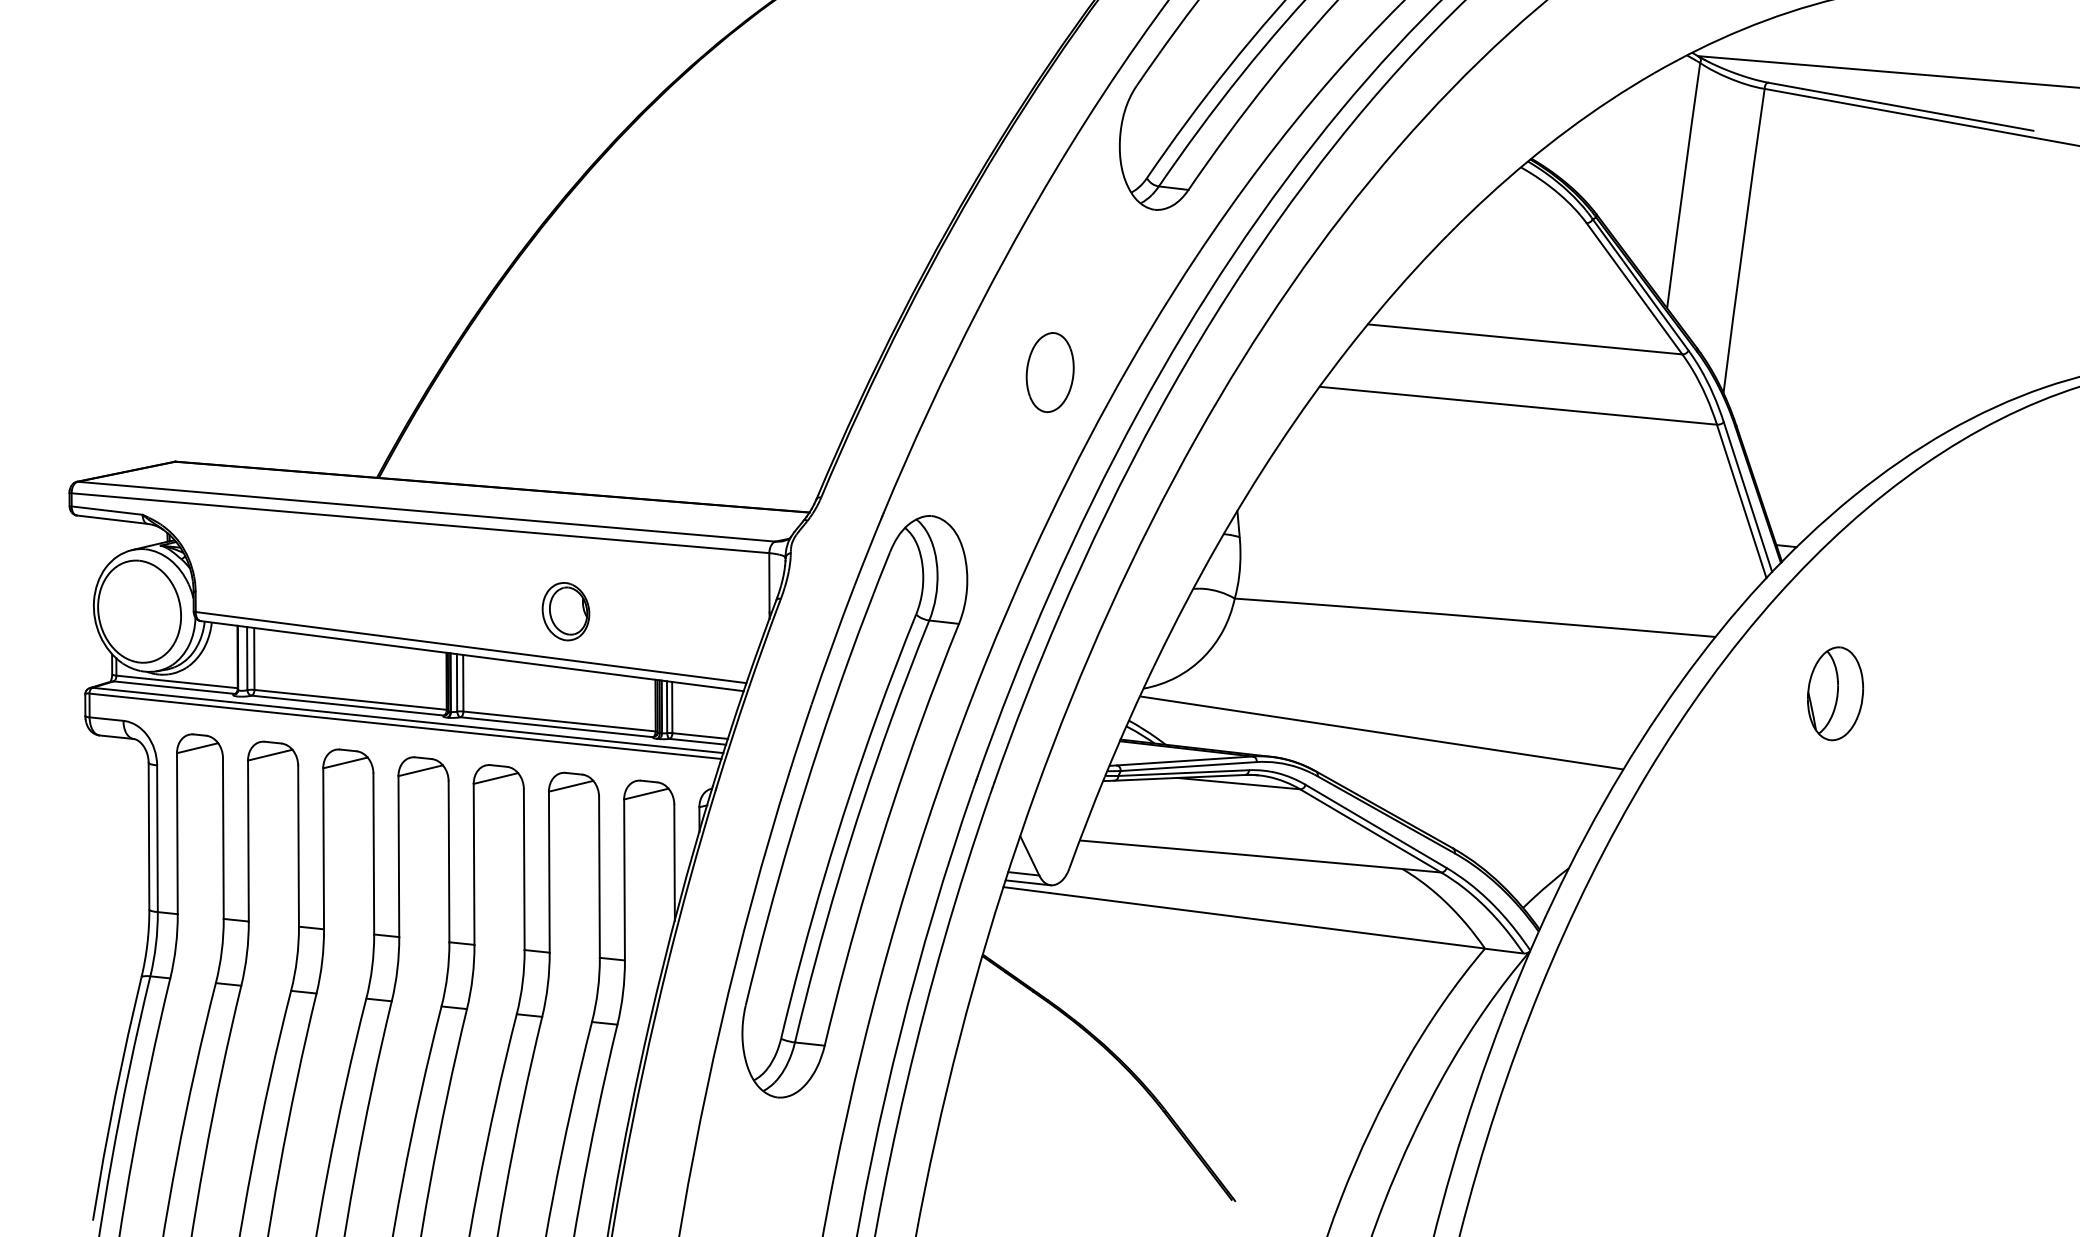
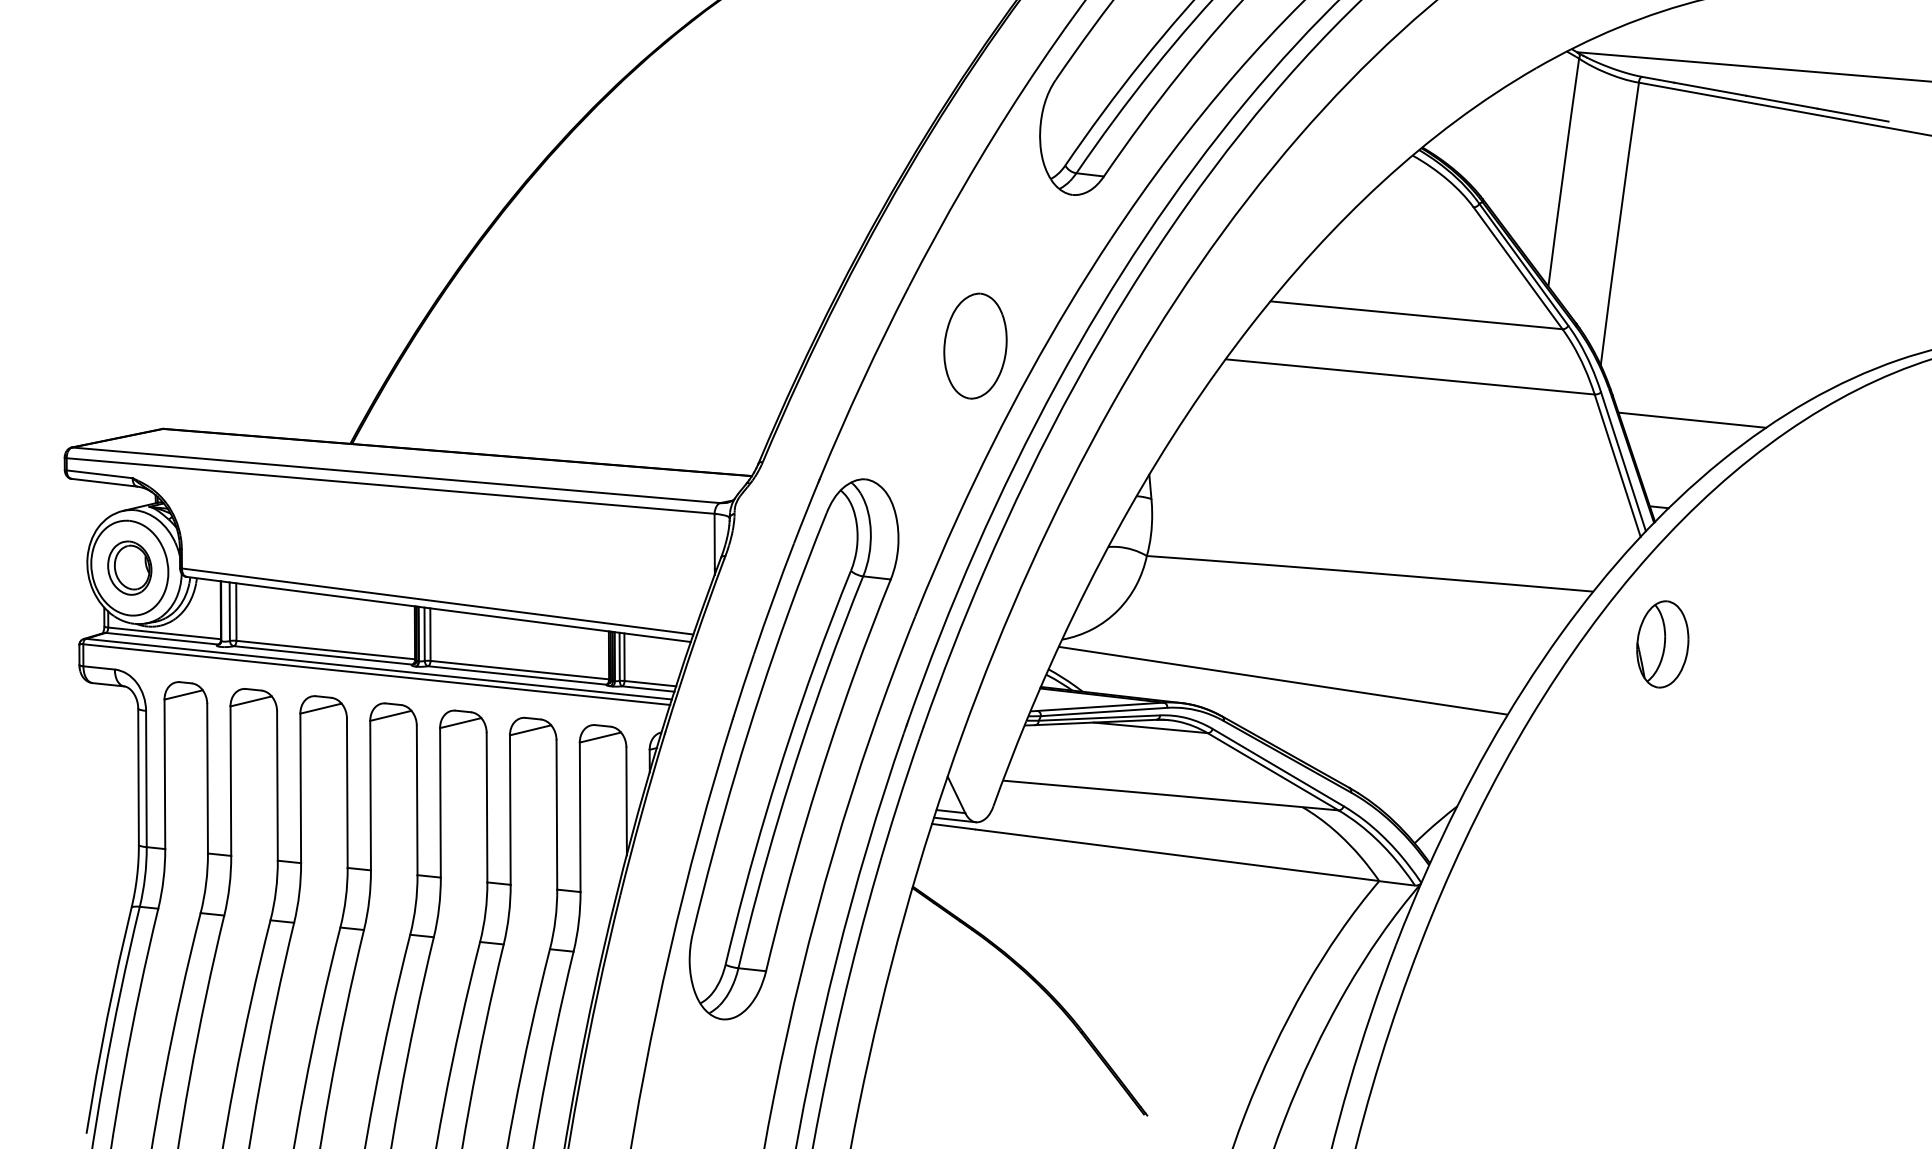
part: (1050, 371) -> (975, 345), size x1.43
line: (1822, 451) -> (1692, 419), added
part: (565, 610) -> (129, 567), moved
part: (1835, 693) -> (1662, 644), moved

